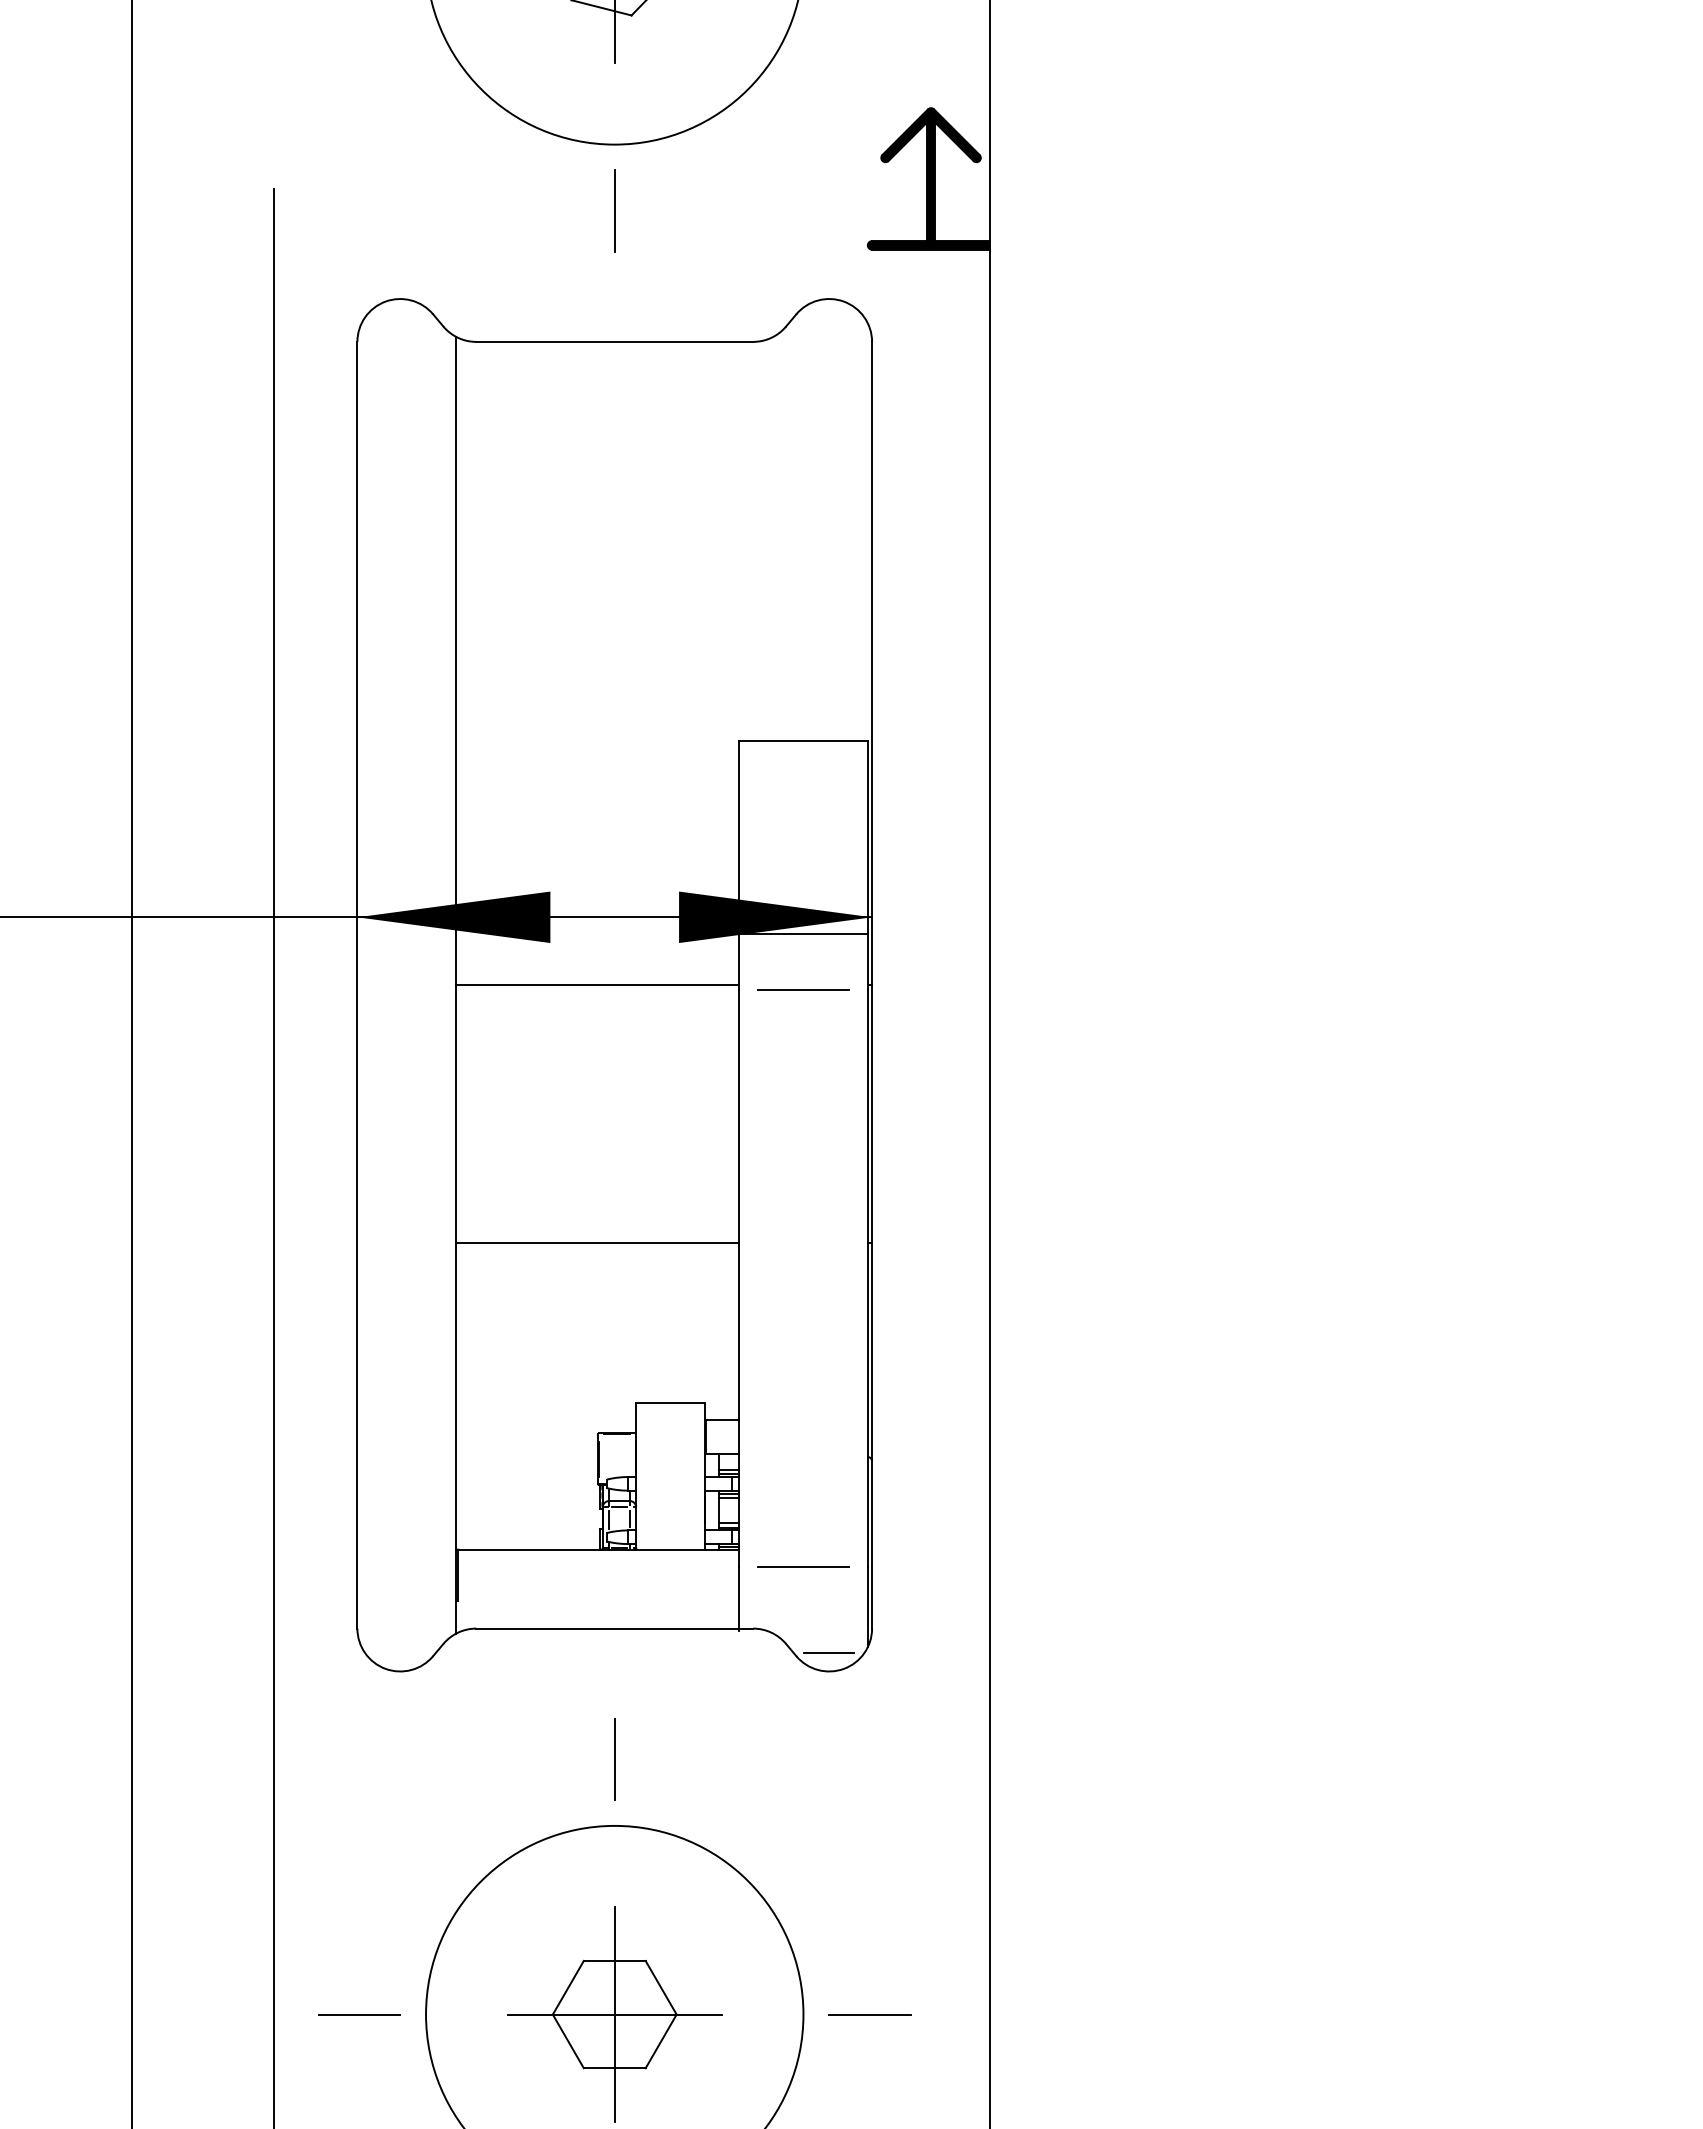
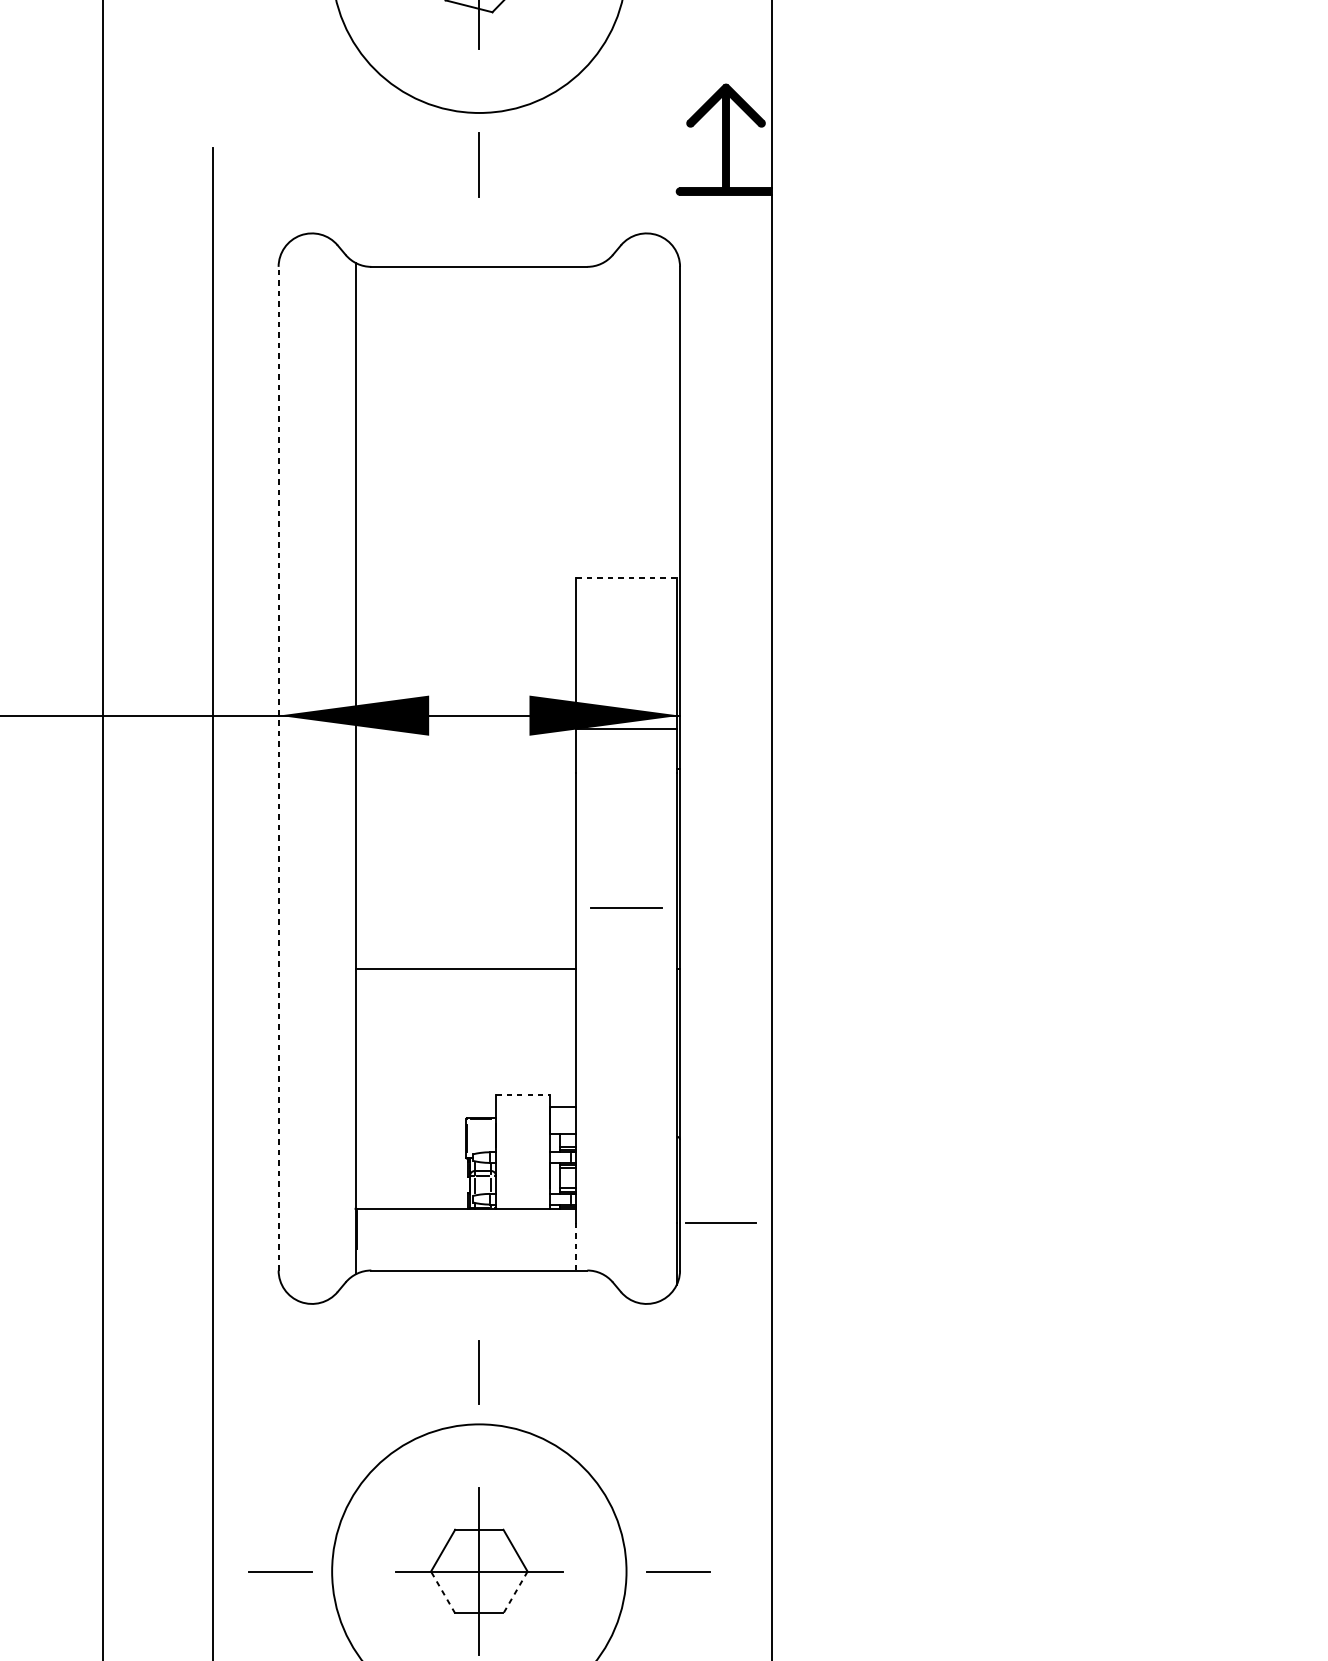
line: (803, 740) -> (626, 577), solid -> dashed
line: (357, 984) -> (278, 768), solid -> dashed
line: (597, 985) -> (465, 768), removed
line: (803, 989) -> (626, 907), moved
line: (671, 1403) -> (523, 1094), solid -> dashed
line: (803, 1566) -> (720, 1222), moved
line: (739, 1599) -> (576, 1247), solid -> dashed
line: (828, 1653) -> (646, 1289), removed
line: (568, 2041) -> (443, 1592), solid -> dashed
line: (661, 2041) -> (515, 1592), solid -> dashed

